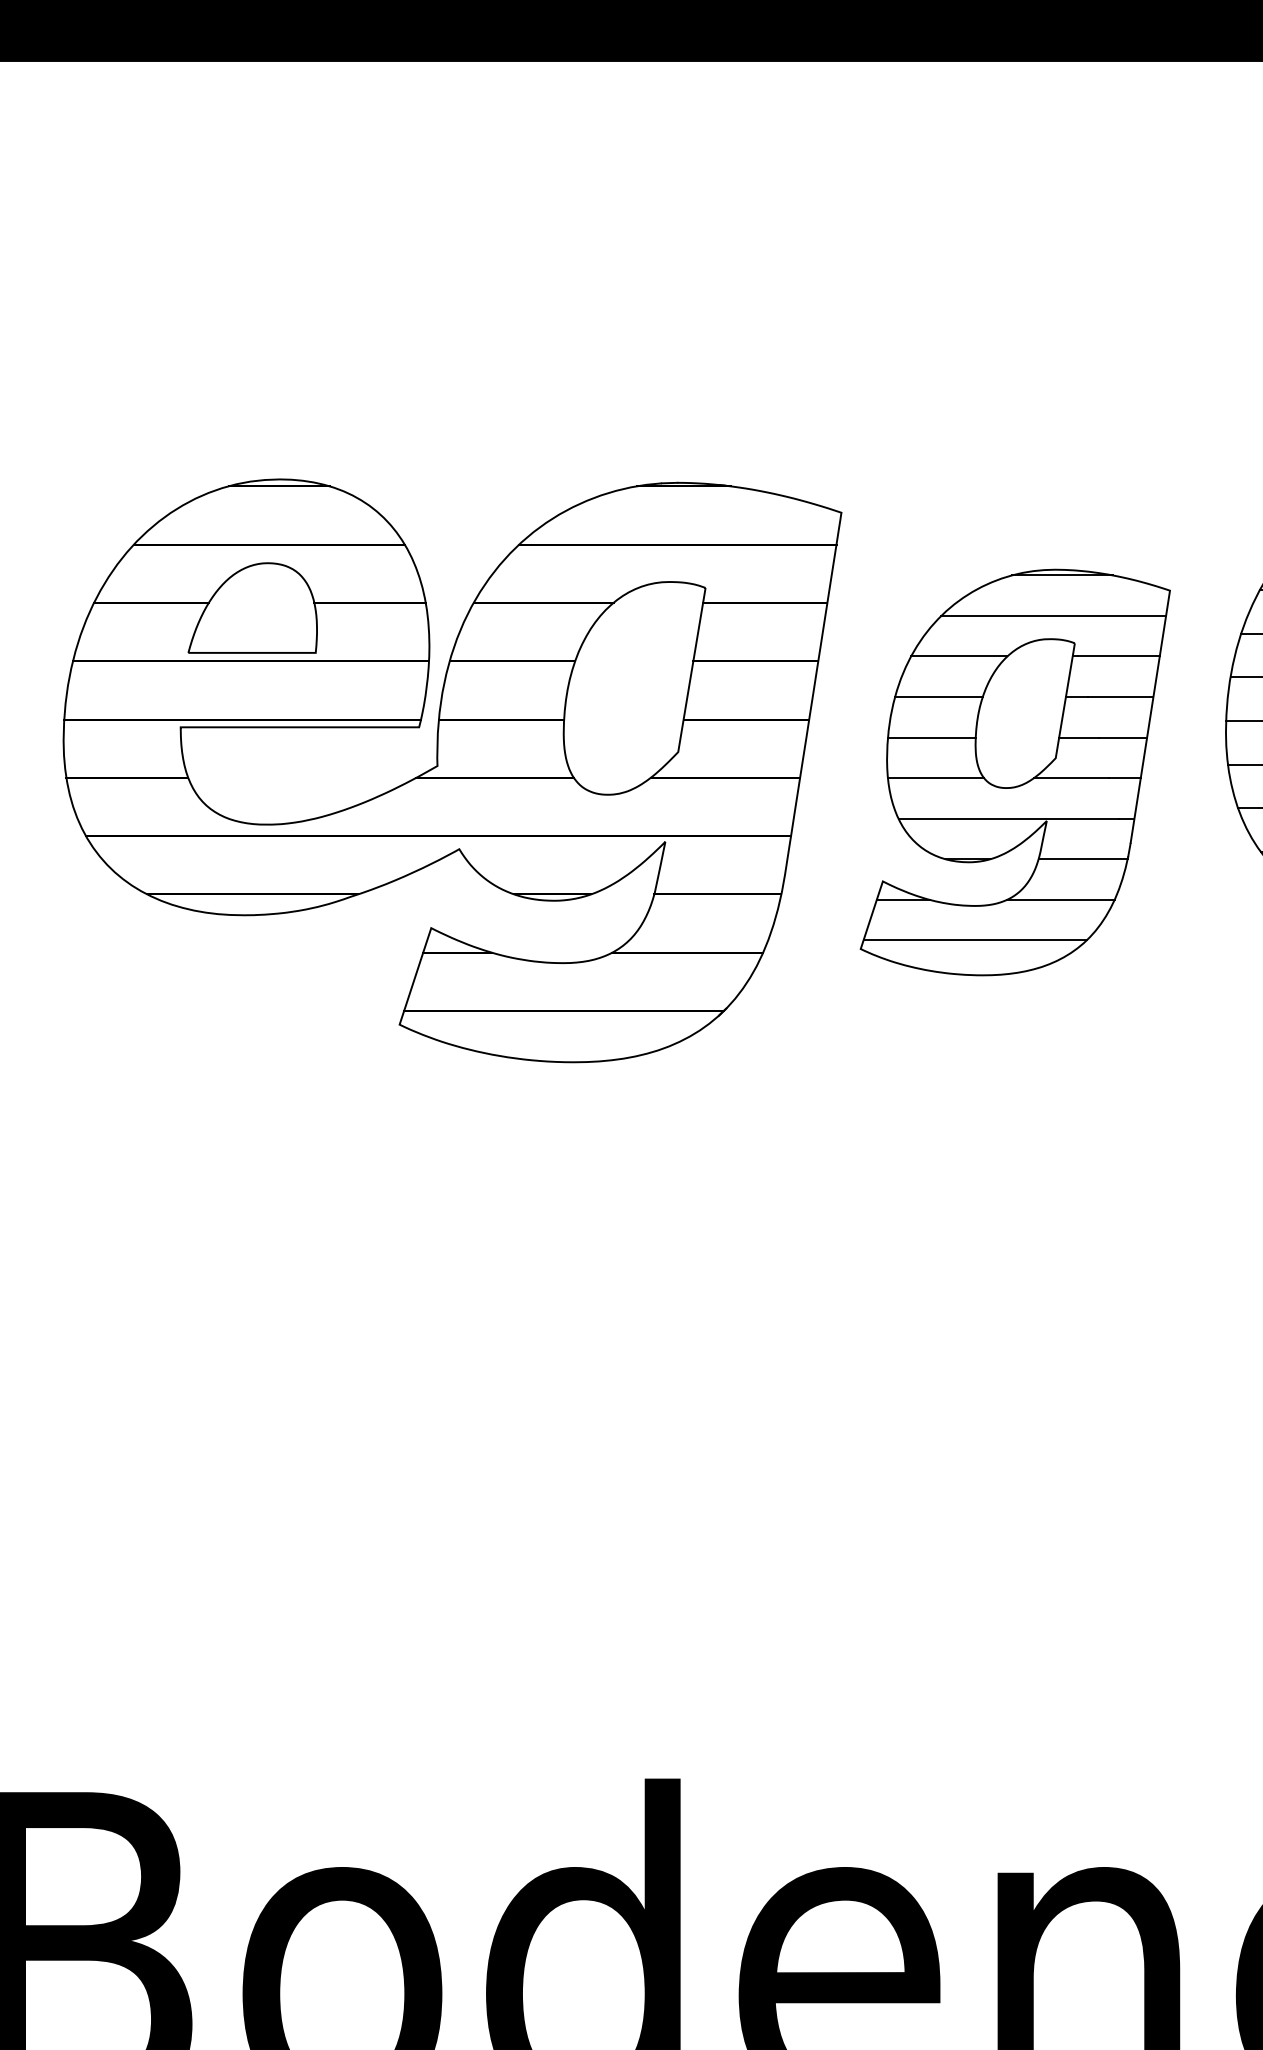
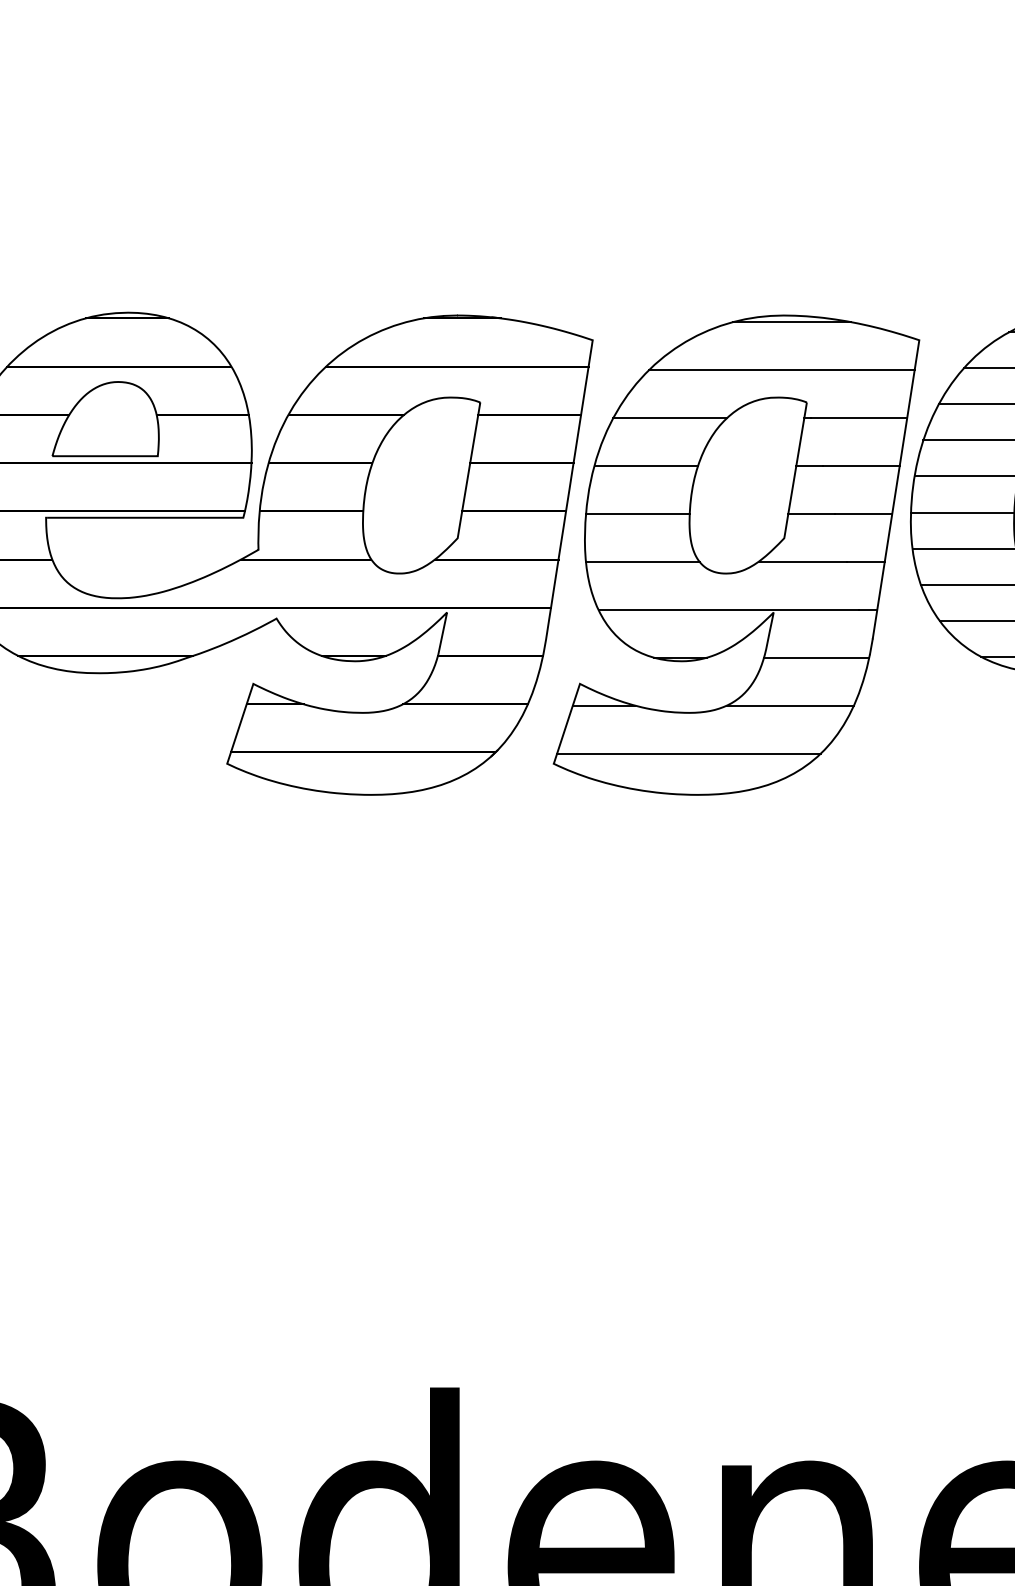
part: (1015, 772) -> (736, 555), size x1.43

